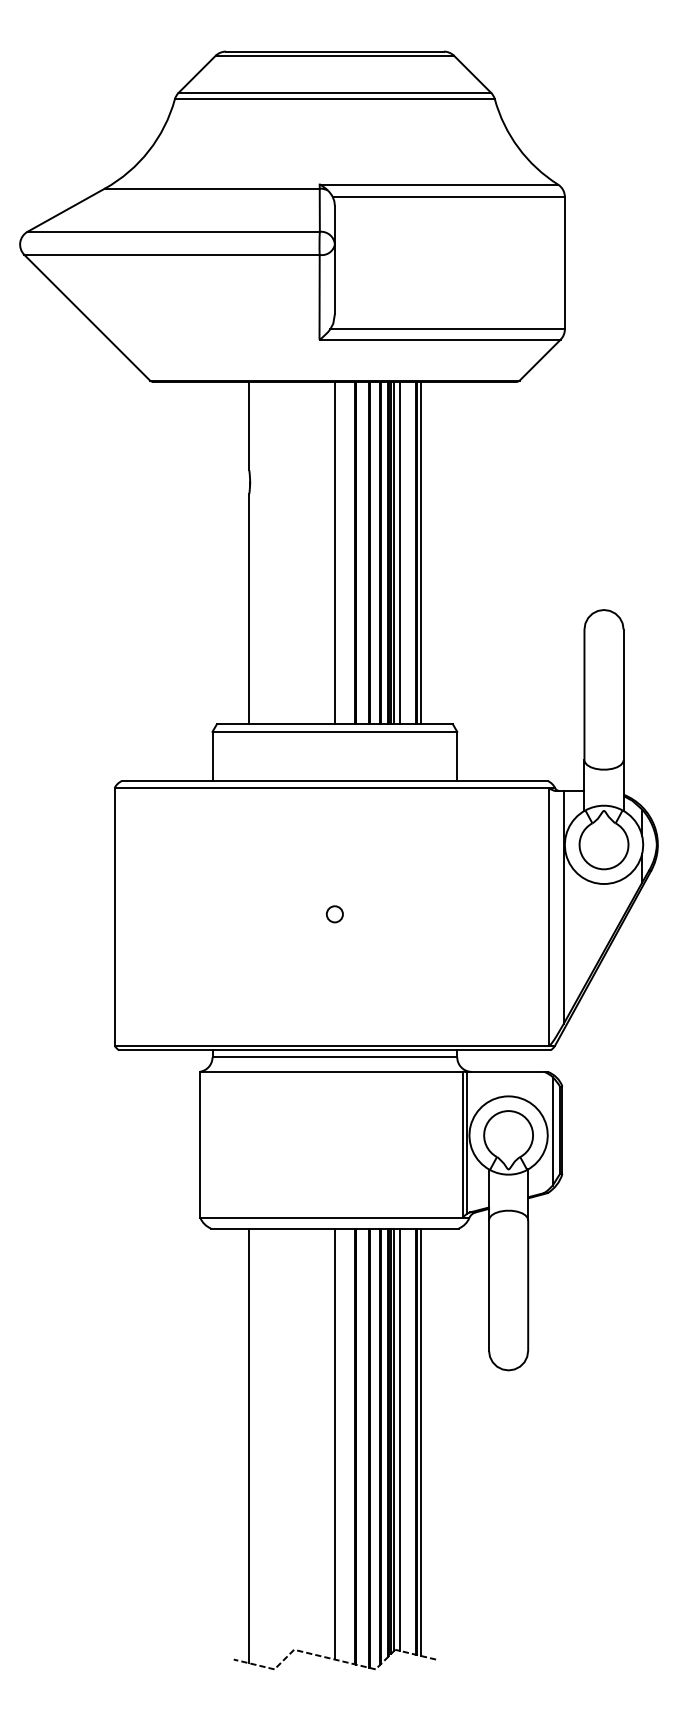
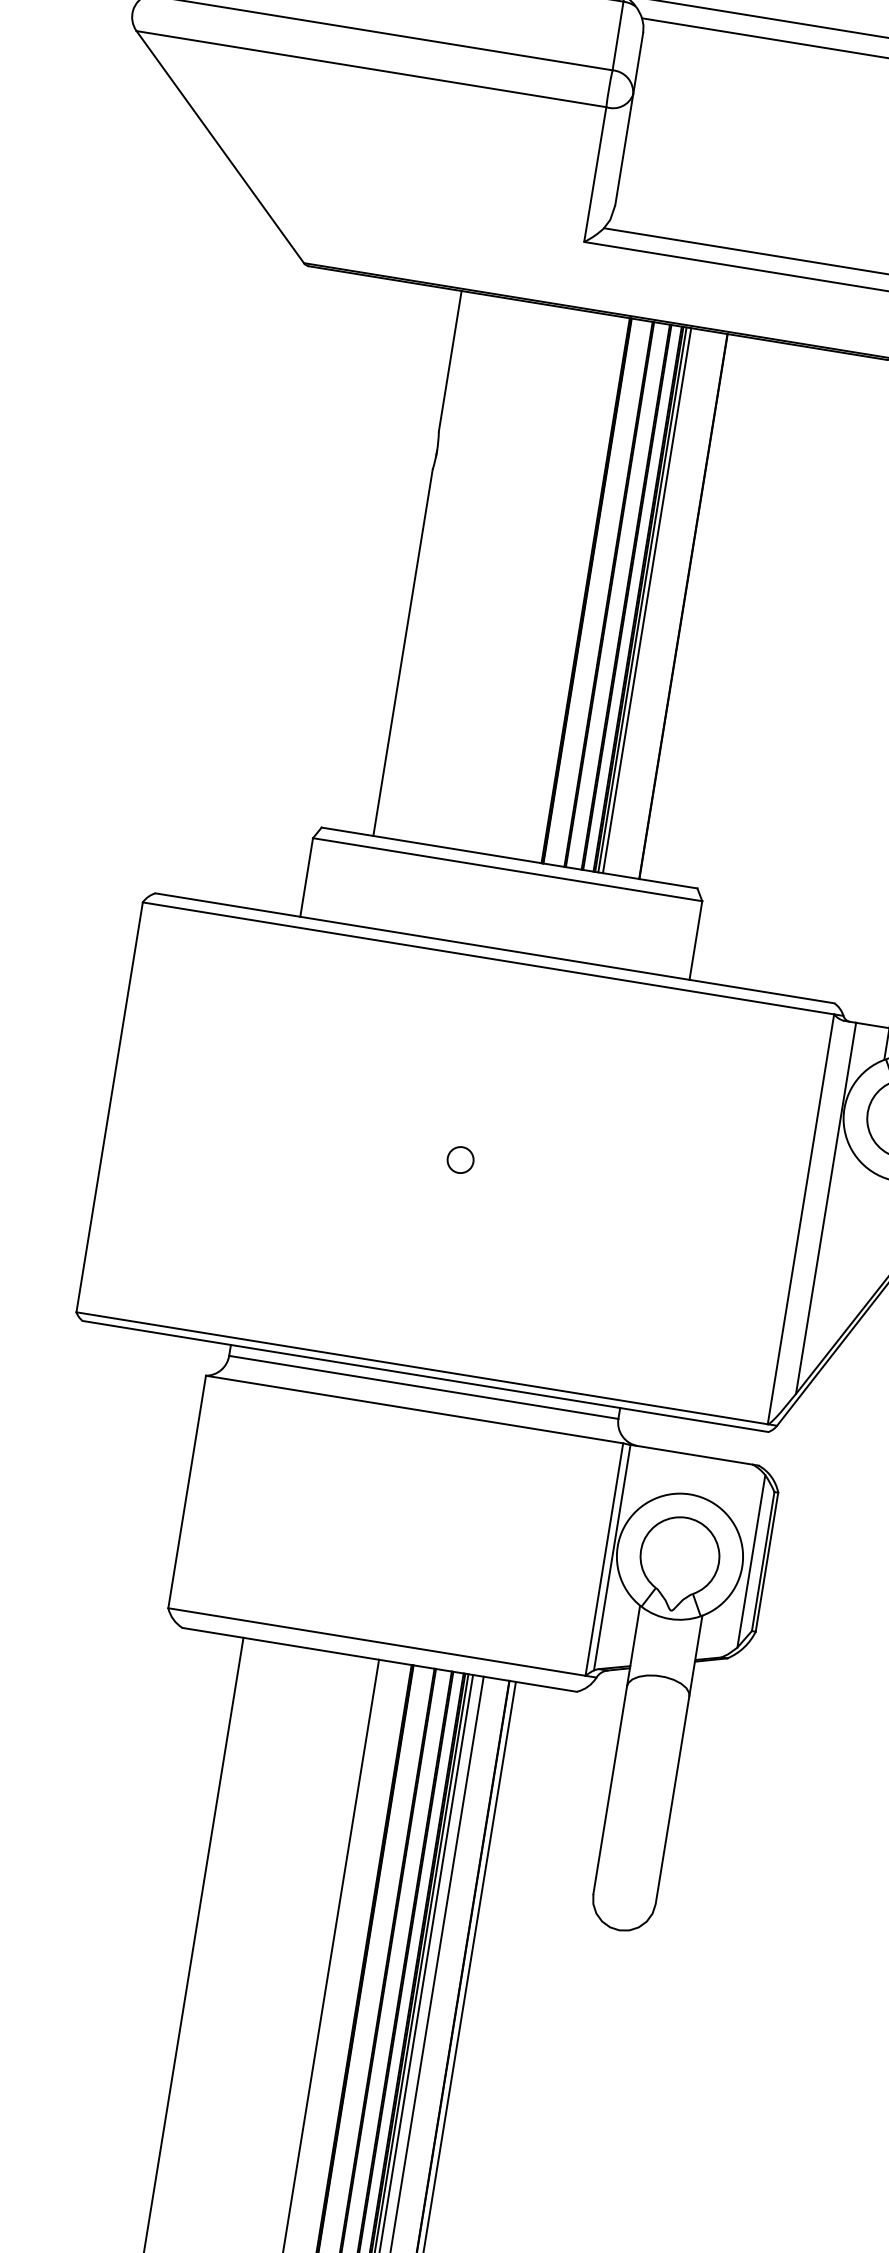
line: (334, 552) -> (553, 584), removed
line: (400, 552) -> (658, 601), removed
line: (420, 552) -> (690, 606), removed

